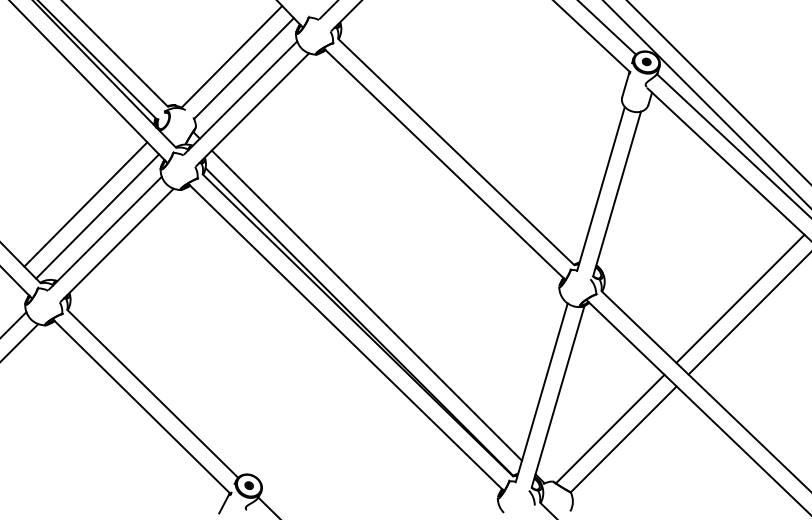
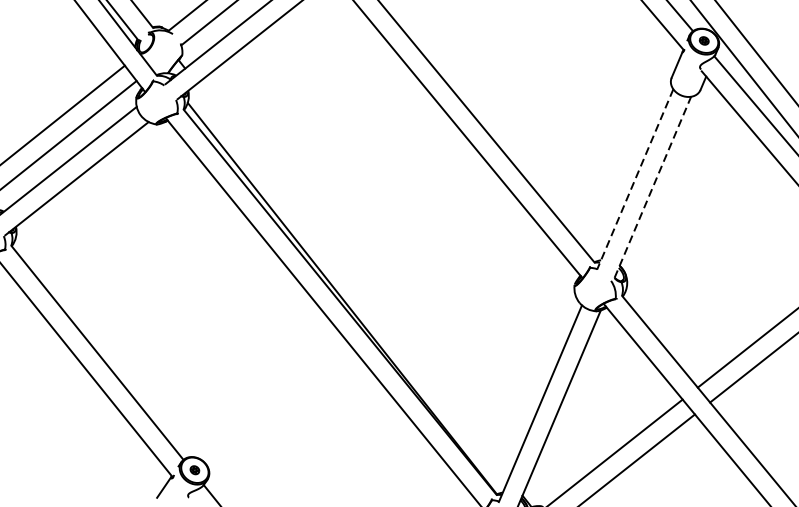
line: (600, 189) -> (634, 180), solid -> dashed
line: (617, 193) -> (653, 186), solid -> dashed
line: (366, 305) -> (352, 280), removed

